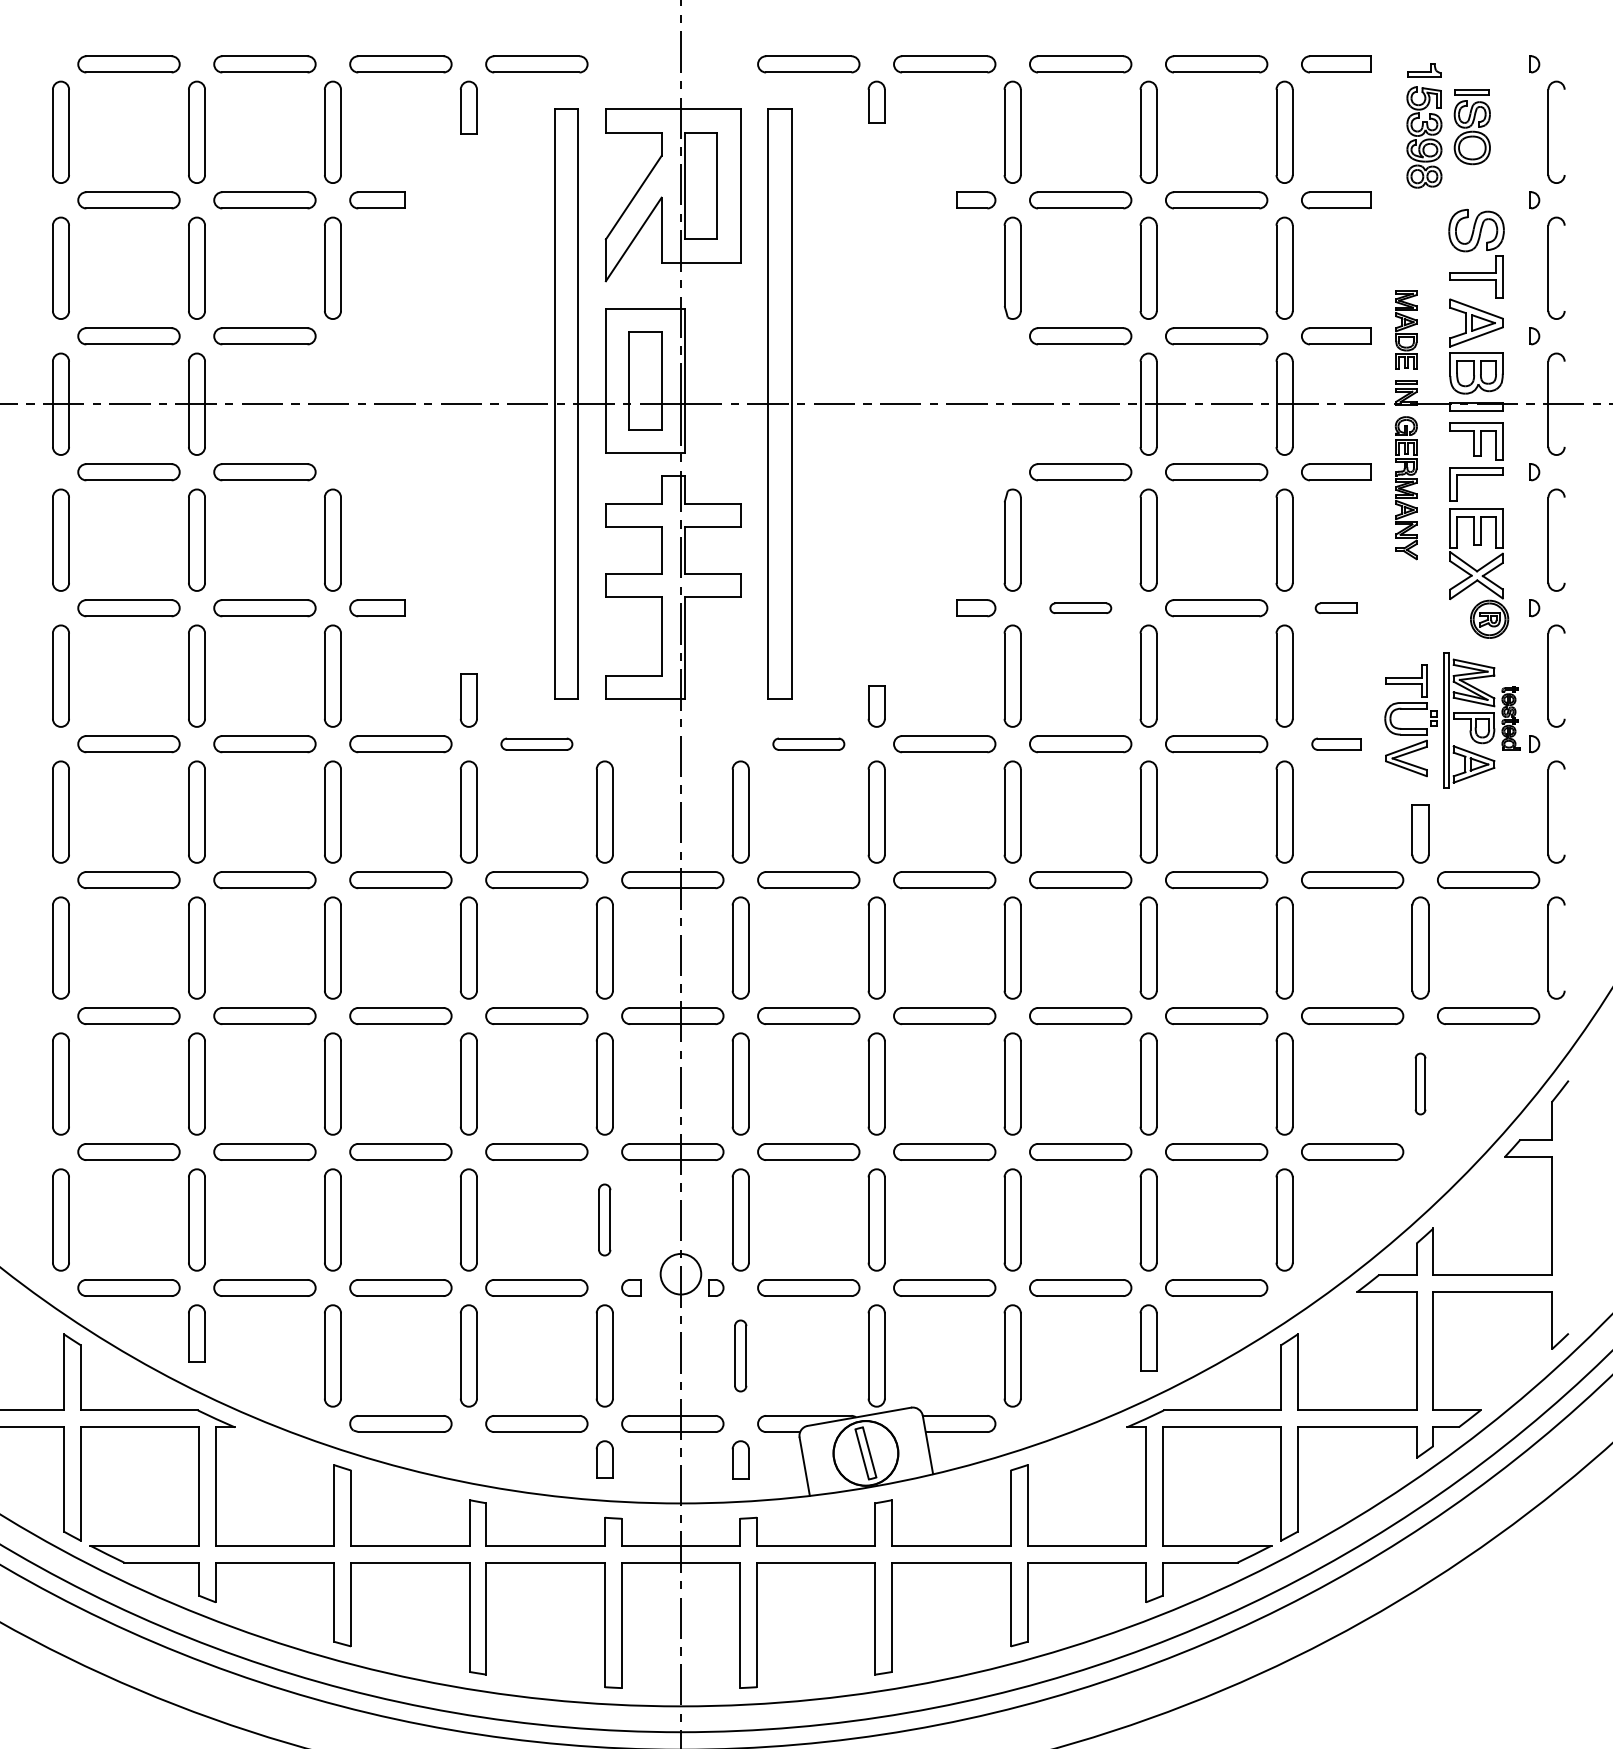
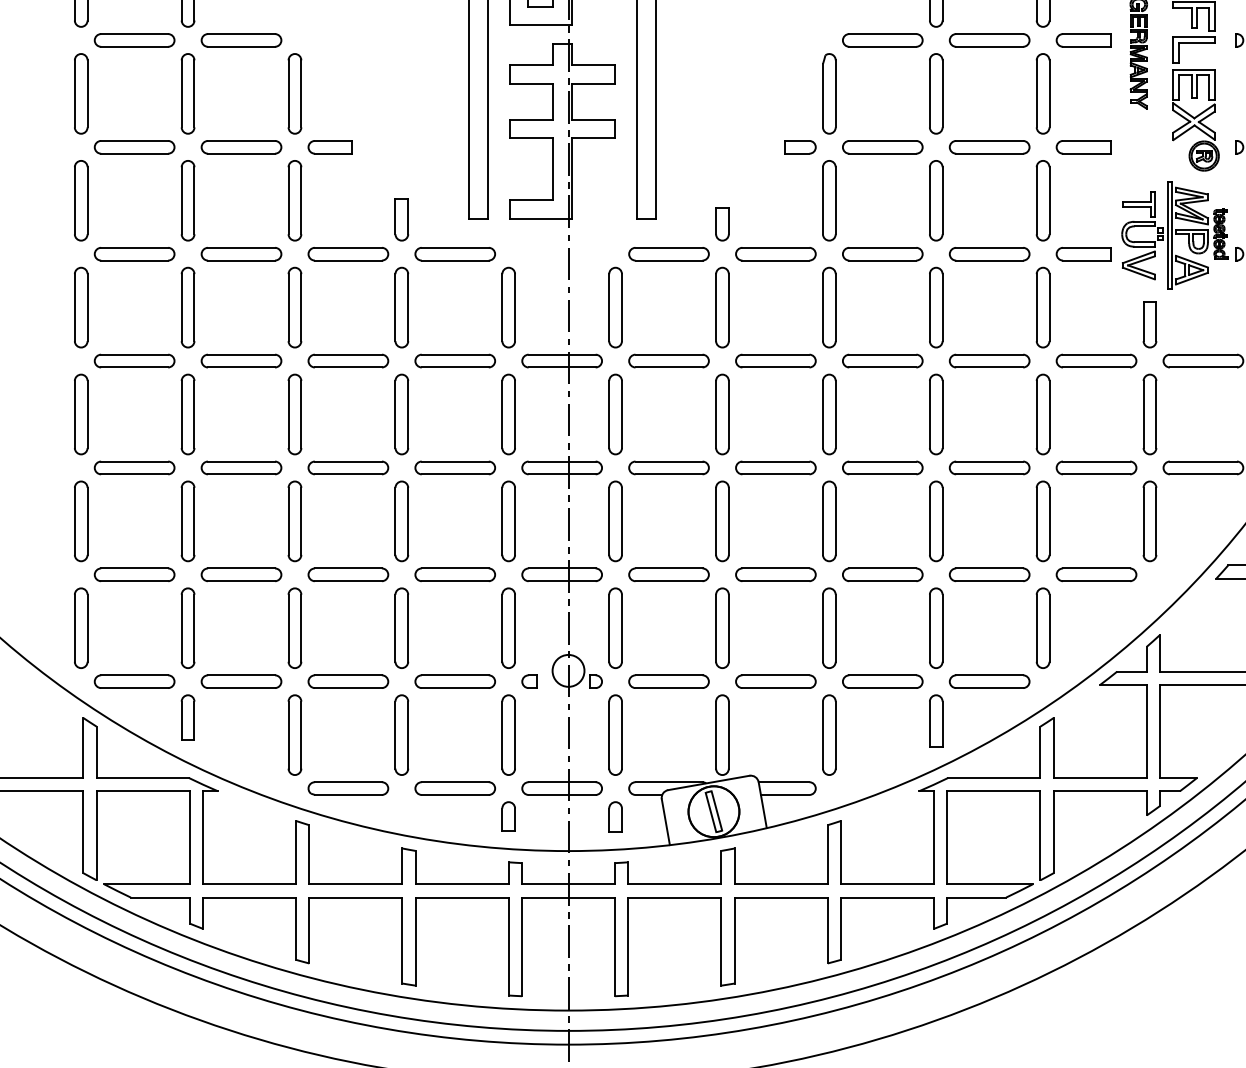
part: (1080, 608) -> (882, 147), size x1.67
part: (1336, 608) -> (1083, 147), size x1.67
part: (536, 744) -> (454, 254), size x1.43
part: (808, 744) -> (668, 254), size x1.43
part: (1336, 744) -> (1083, 254), size x1.43
part: (1420, 1083) -> (1149, 520), size x1.67
part: (604, 1219) -> (508, 627), size x1.43
part: (740, 1355) -> (615, 734), size x1.43

